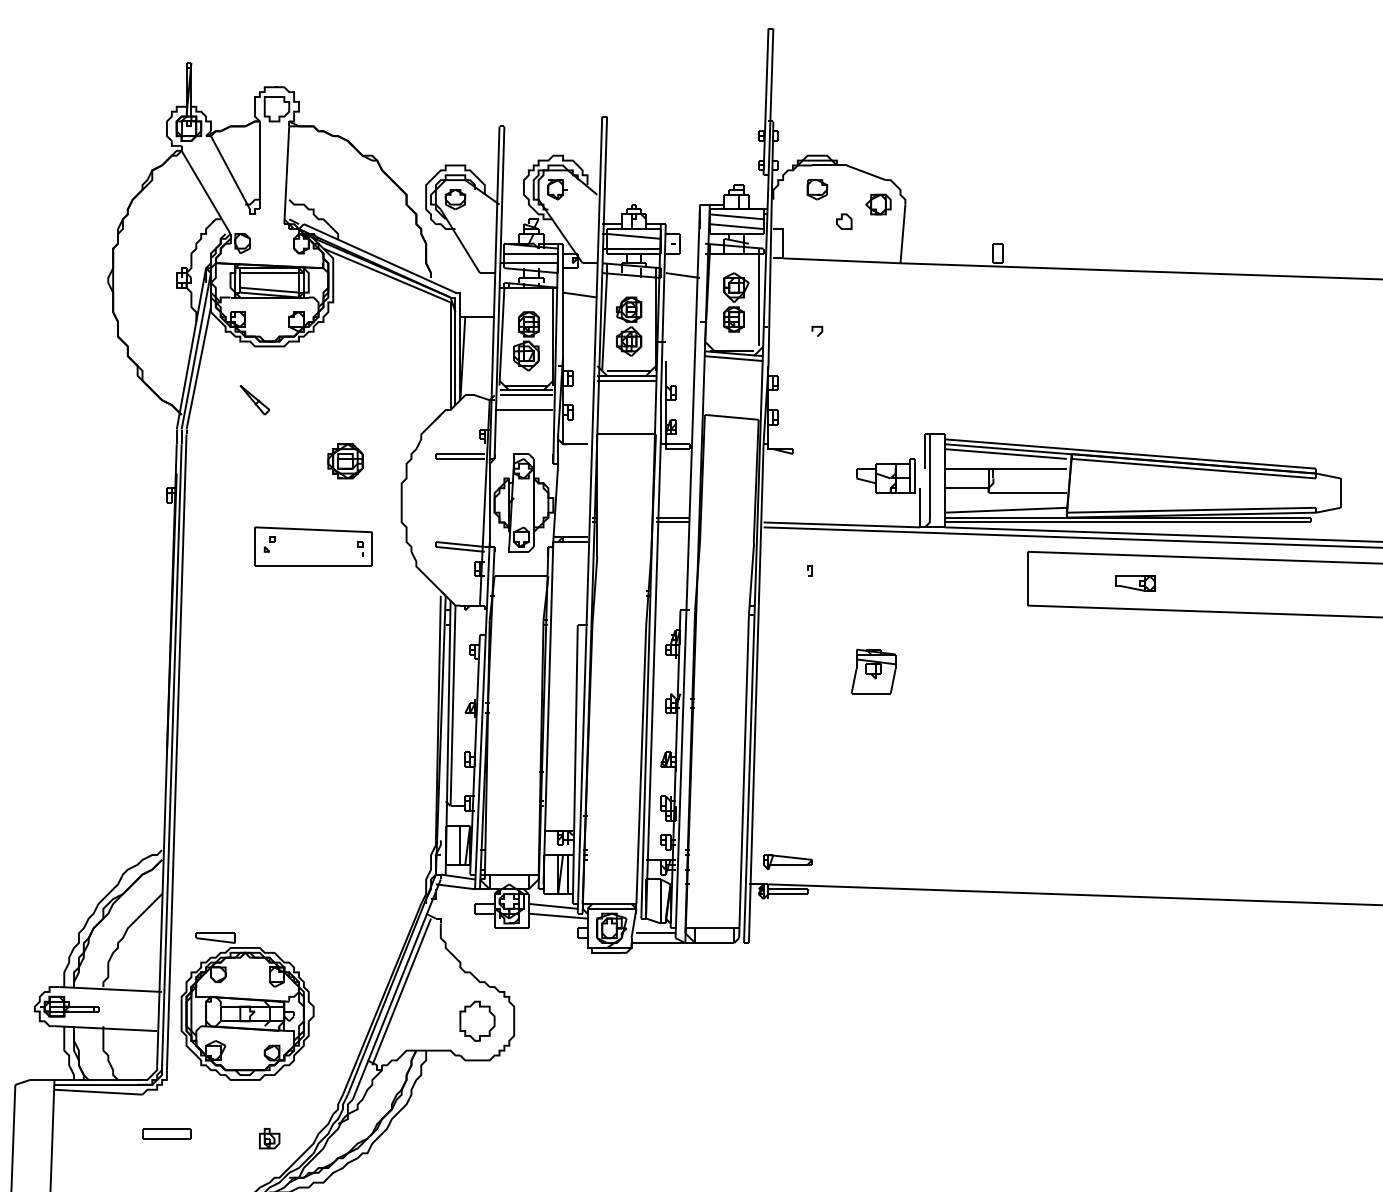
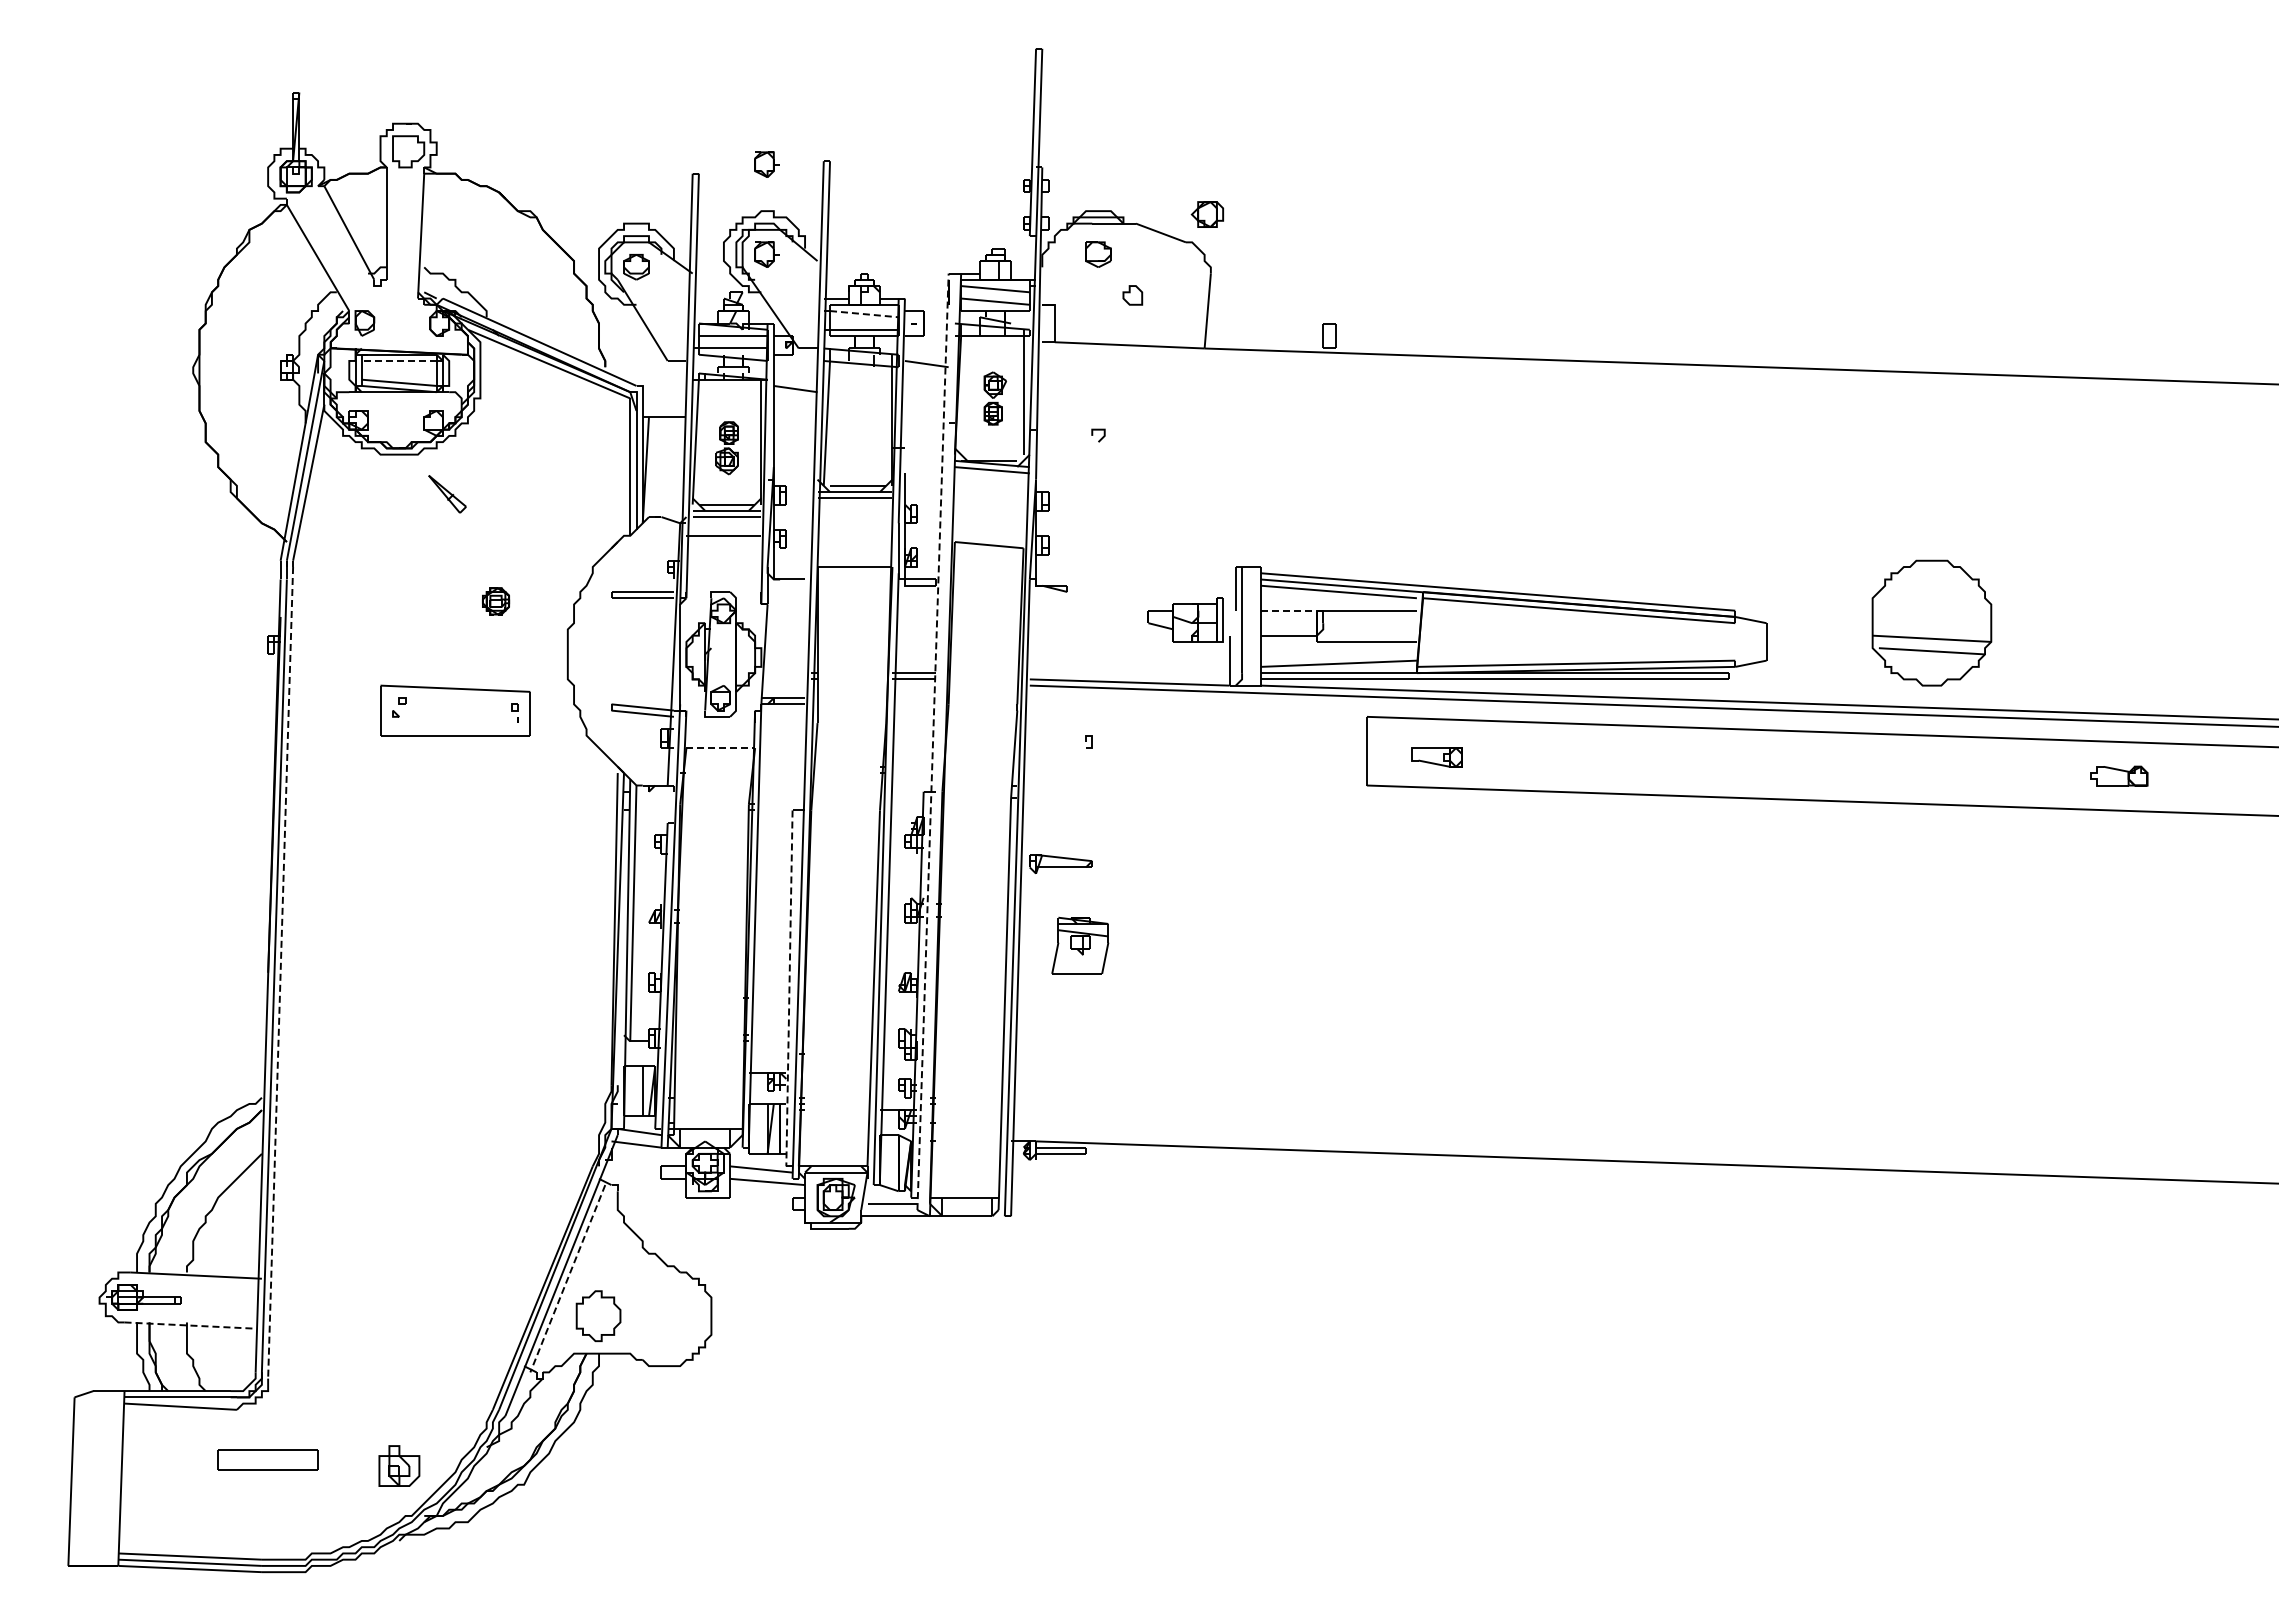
part: (557, 119) -> (766, 164), added
part: (877, 204) -> (1206, 214), moved
line: (634, 236) -> (864, 314), solid -> dashed
line: (269, 272) -> (398, 360), solid -> dashed
part: (736, 302) -> (995, 398), size x0.7
part: (628, 326) -> (857, 429), removed
part: (525, 341) -> (726, 448), size x0.7
part: (254, 400) -> (447, 494), moved
part: (345, 461) -> (495, 601), size x0.6
line: (966, 468) -> (1289, 610), solid -> dashed
line: (688, 571) -> (933, 741), solid -> dashed
line: (522, 576) -> (721, 748), solid -> dashed
part: (1134, 583) -> (1436, 757), moved
part: (873, 671) -> (1080, 945), moved
line: (176, 752) -> (280, 973), solid -> dashed
line: (575, 764) -> (789, 988), solid -> dashed
part: (787, 861) -> (1060, 863), moved
line: (401, 991) -> (567, 1278), solid -> dashed
part: (247, 1006) -> (371, 1297), removed
part: (477, 1021) -> (598, 1316), moved
line: (106, 1028) -> (190, 1325), solid -> dashed
part: (166, 1133) -> (267, 1459), size x1.6
part: (269, 1138) -> (398, 1465), size x1.6

